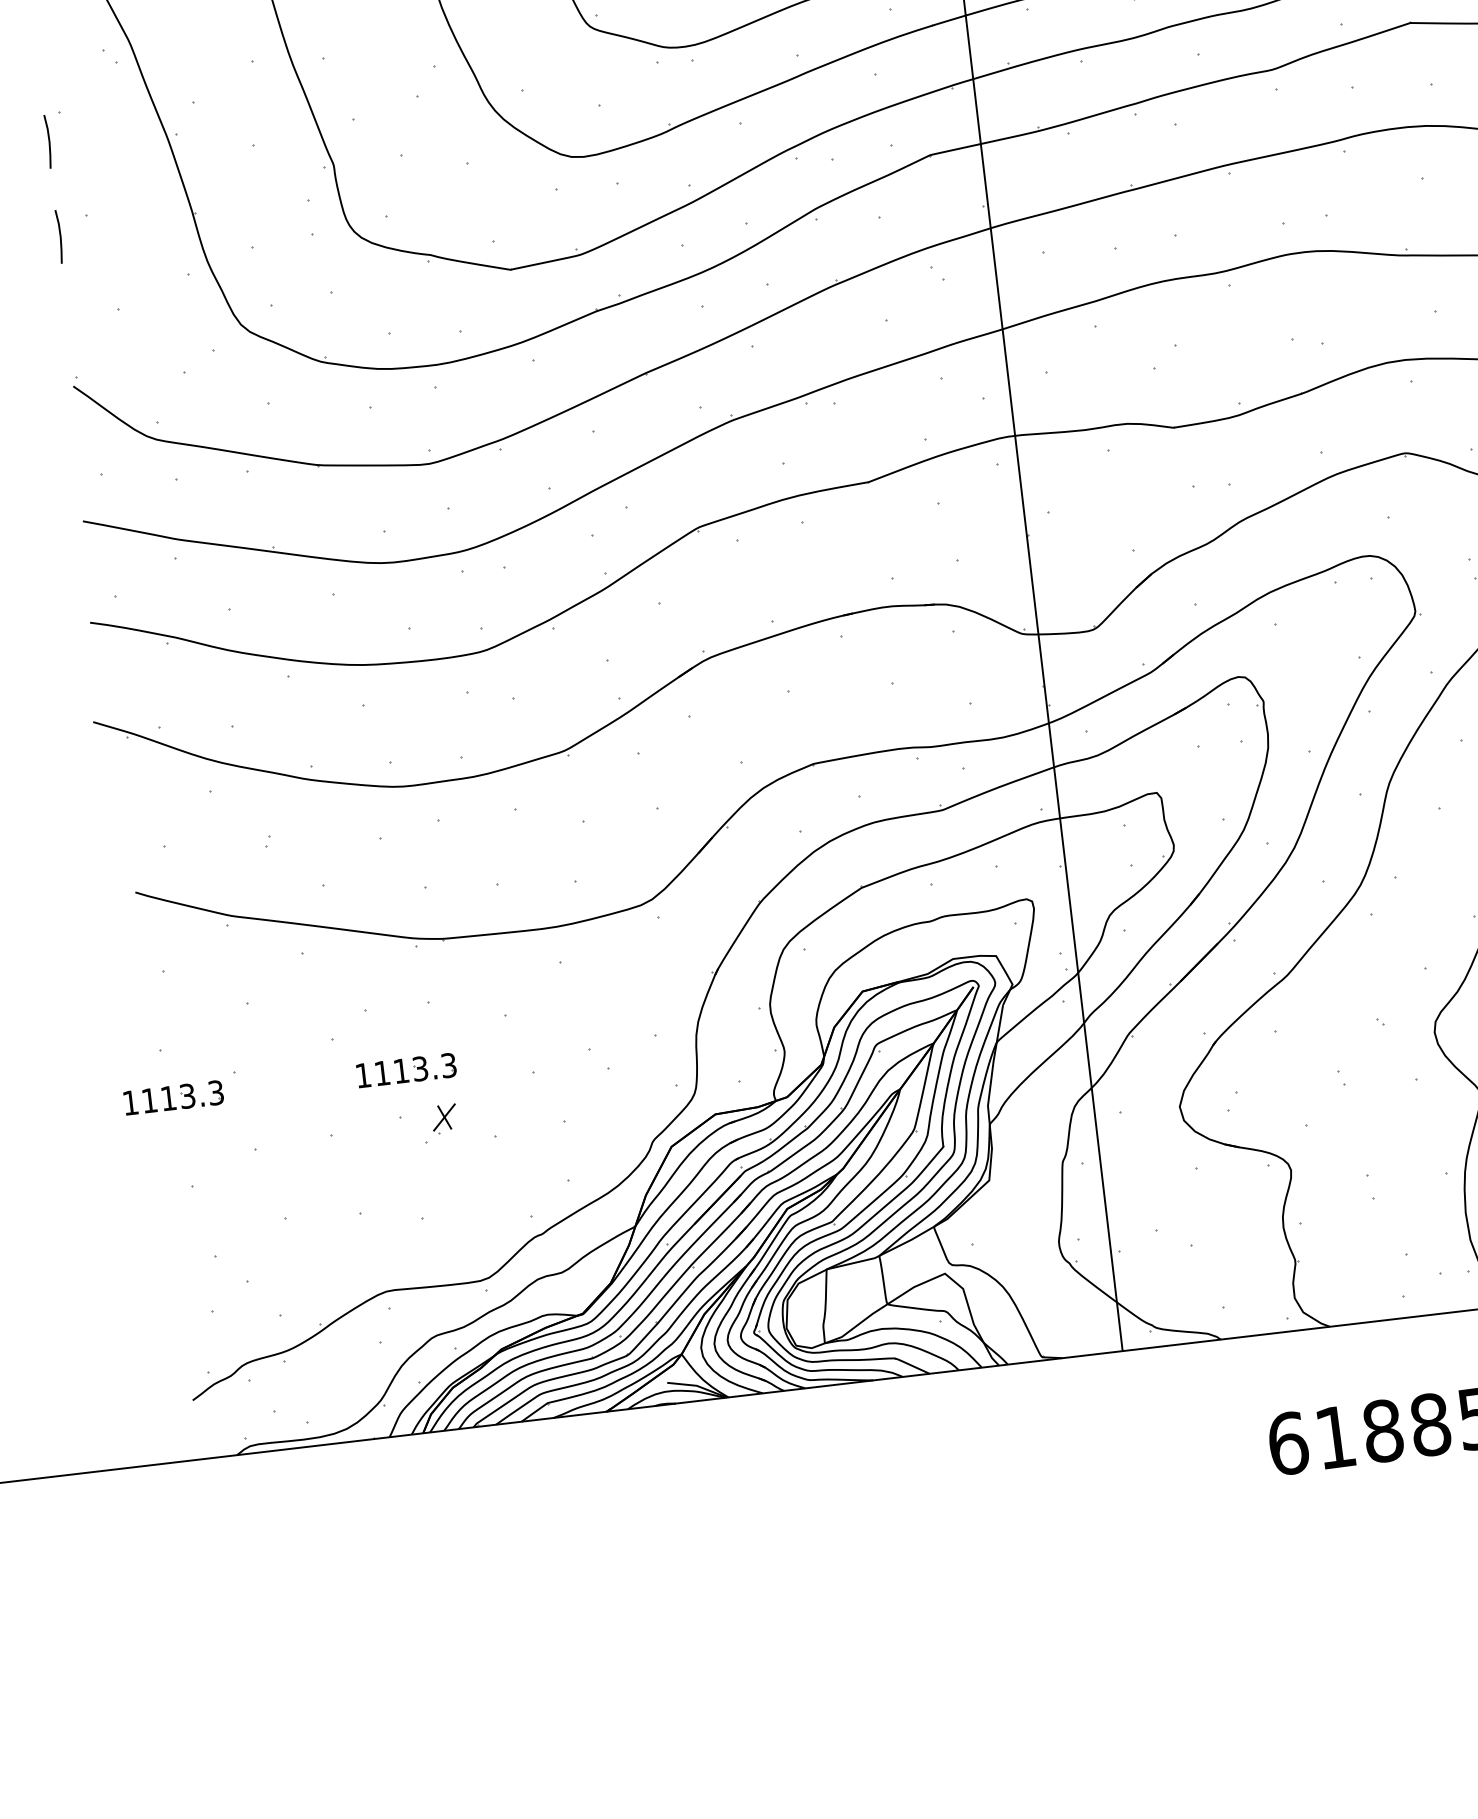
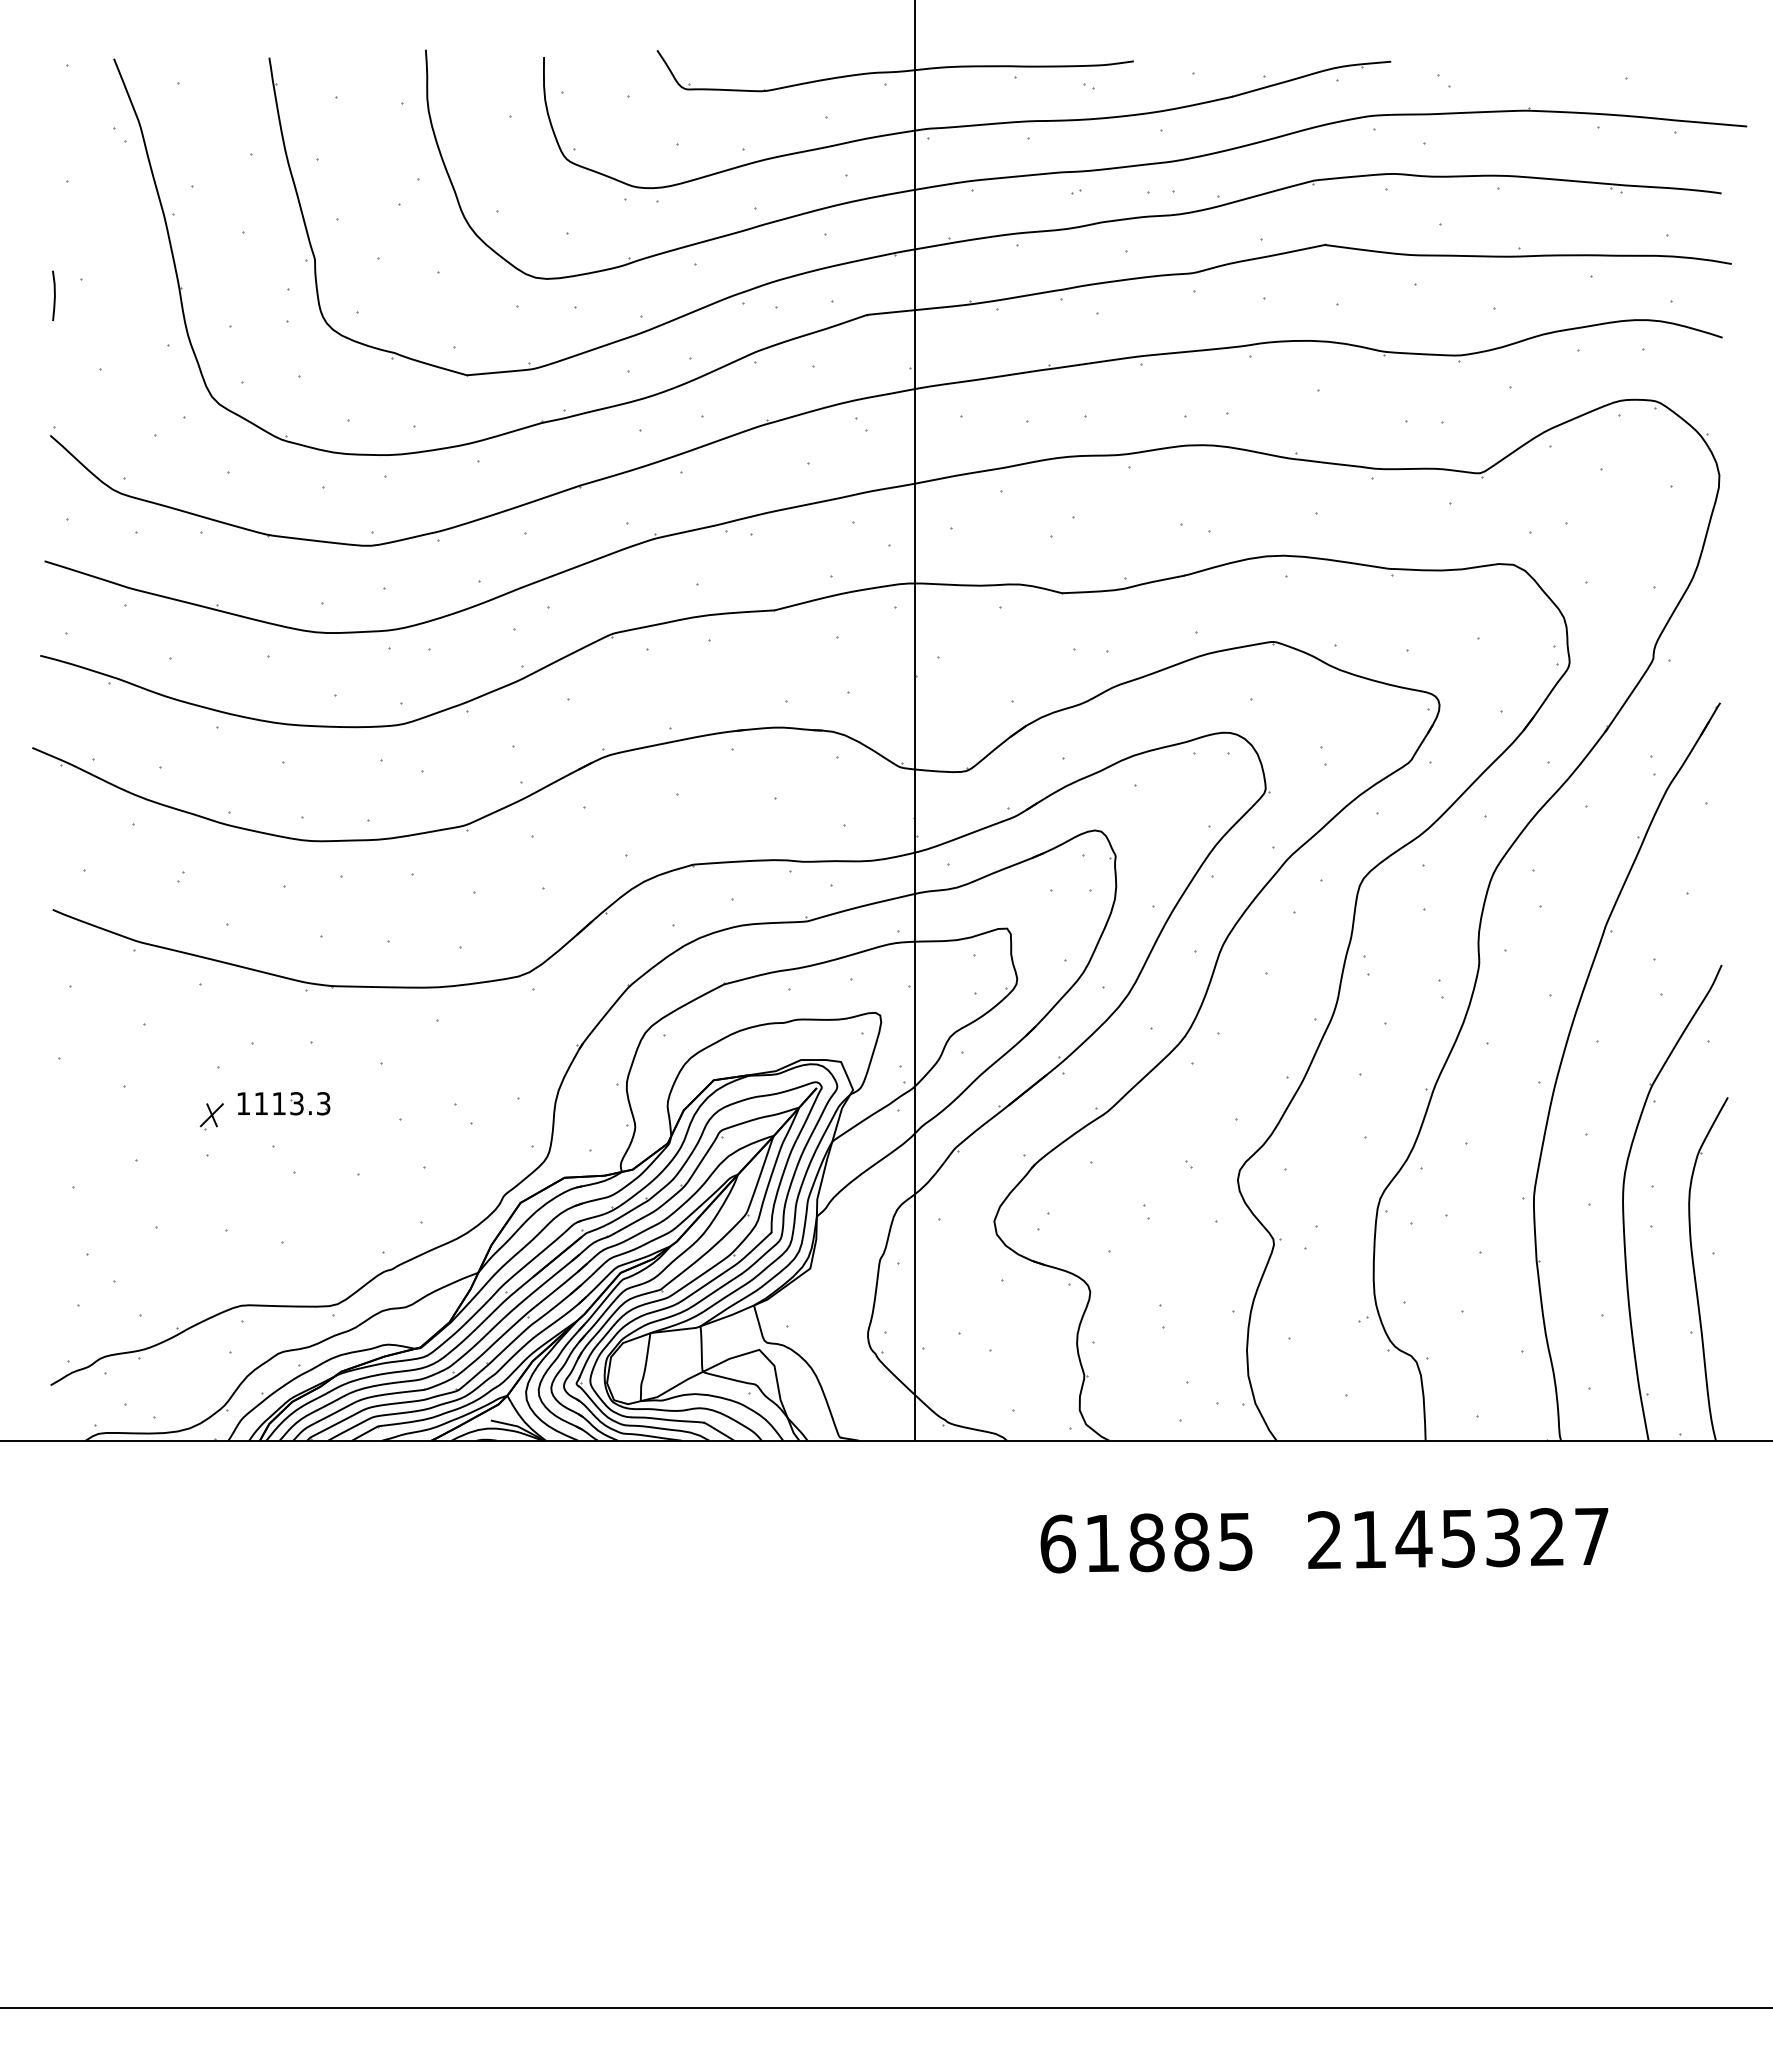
line: (48, 141) -> (54, 206), removed
part: (173, 1097) -> (65, 1103), removed
part: (444, 1118) -> (211, 1116), moved

